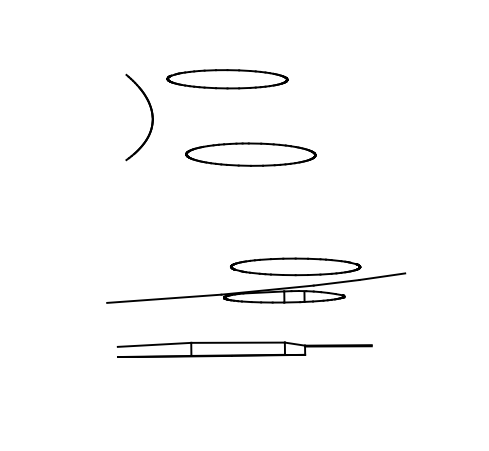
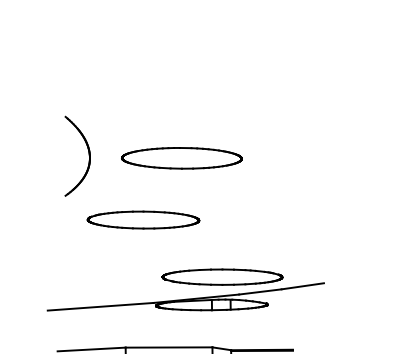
part: (227, 79) -> (143, 220), moved
part: (151, 117) -> (88, 156), moved
part: (250, 154) -> (181, 158), moved

